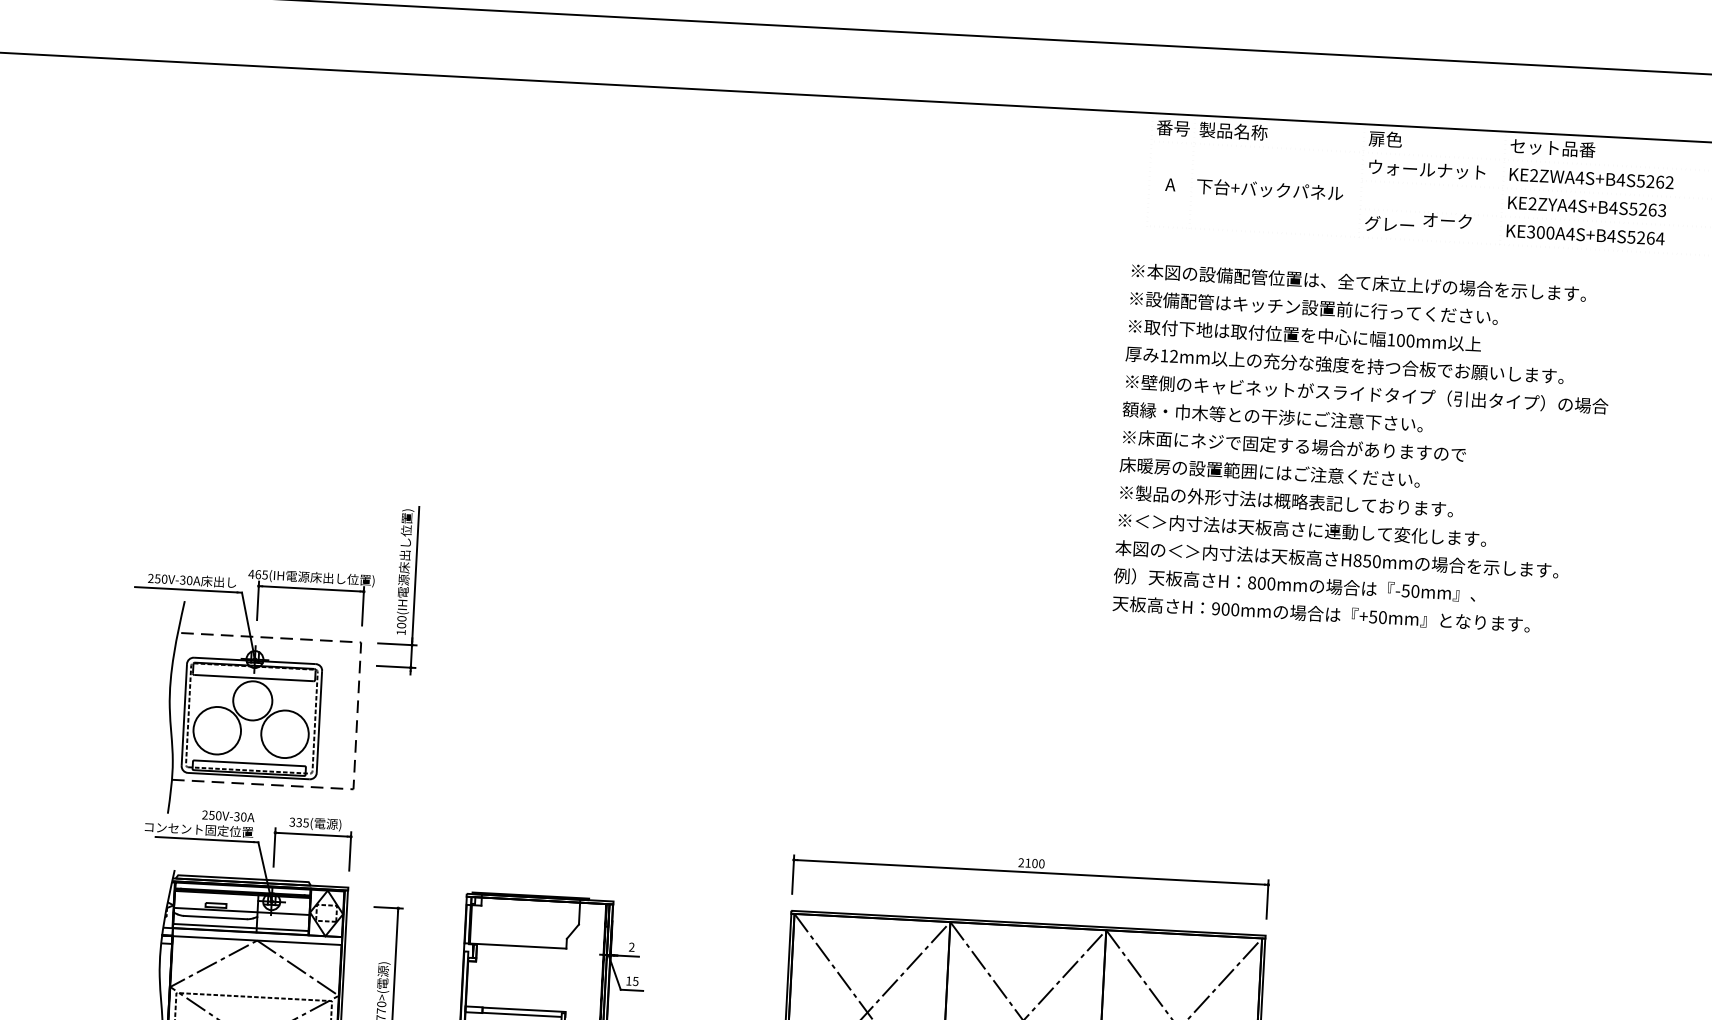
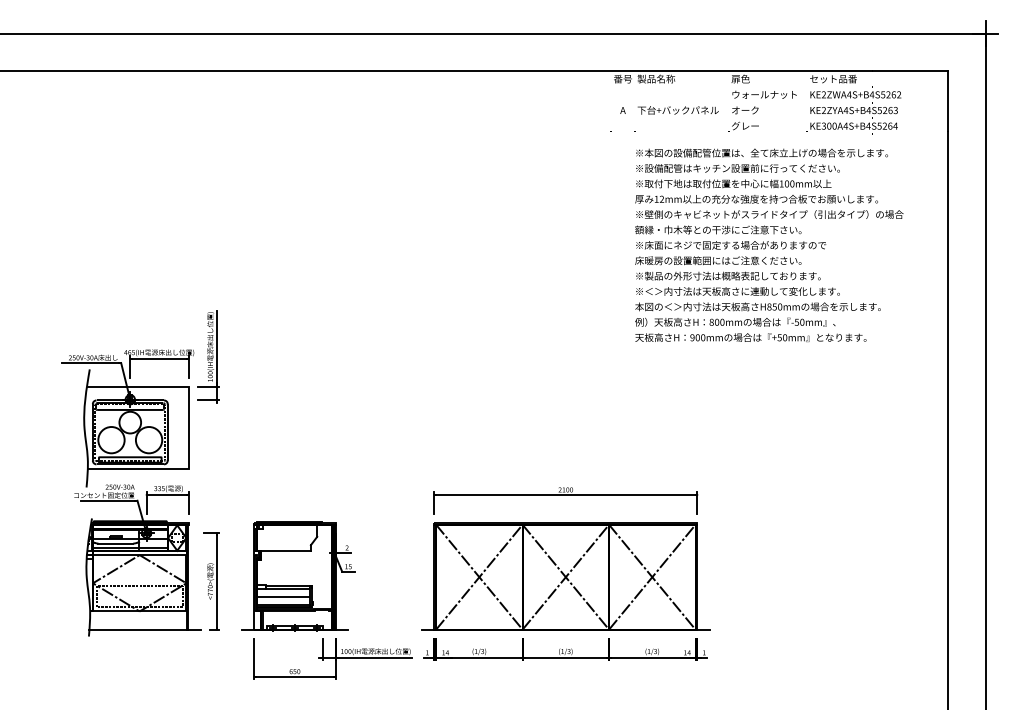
text: (1447, 221) -> (745, 110), moved
text: (1363, 449) -> (769, 245), moved
line: (357, 713) -> (188, 426), dashed -> solid

